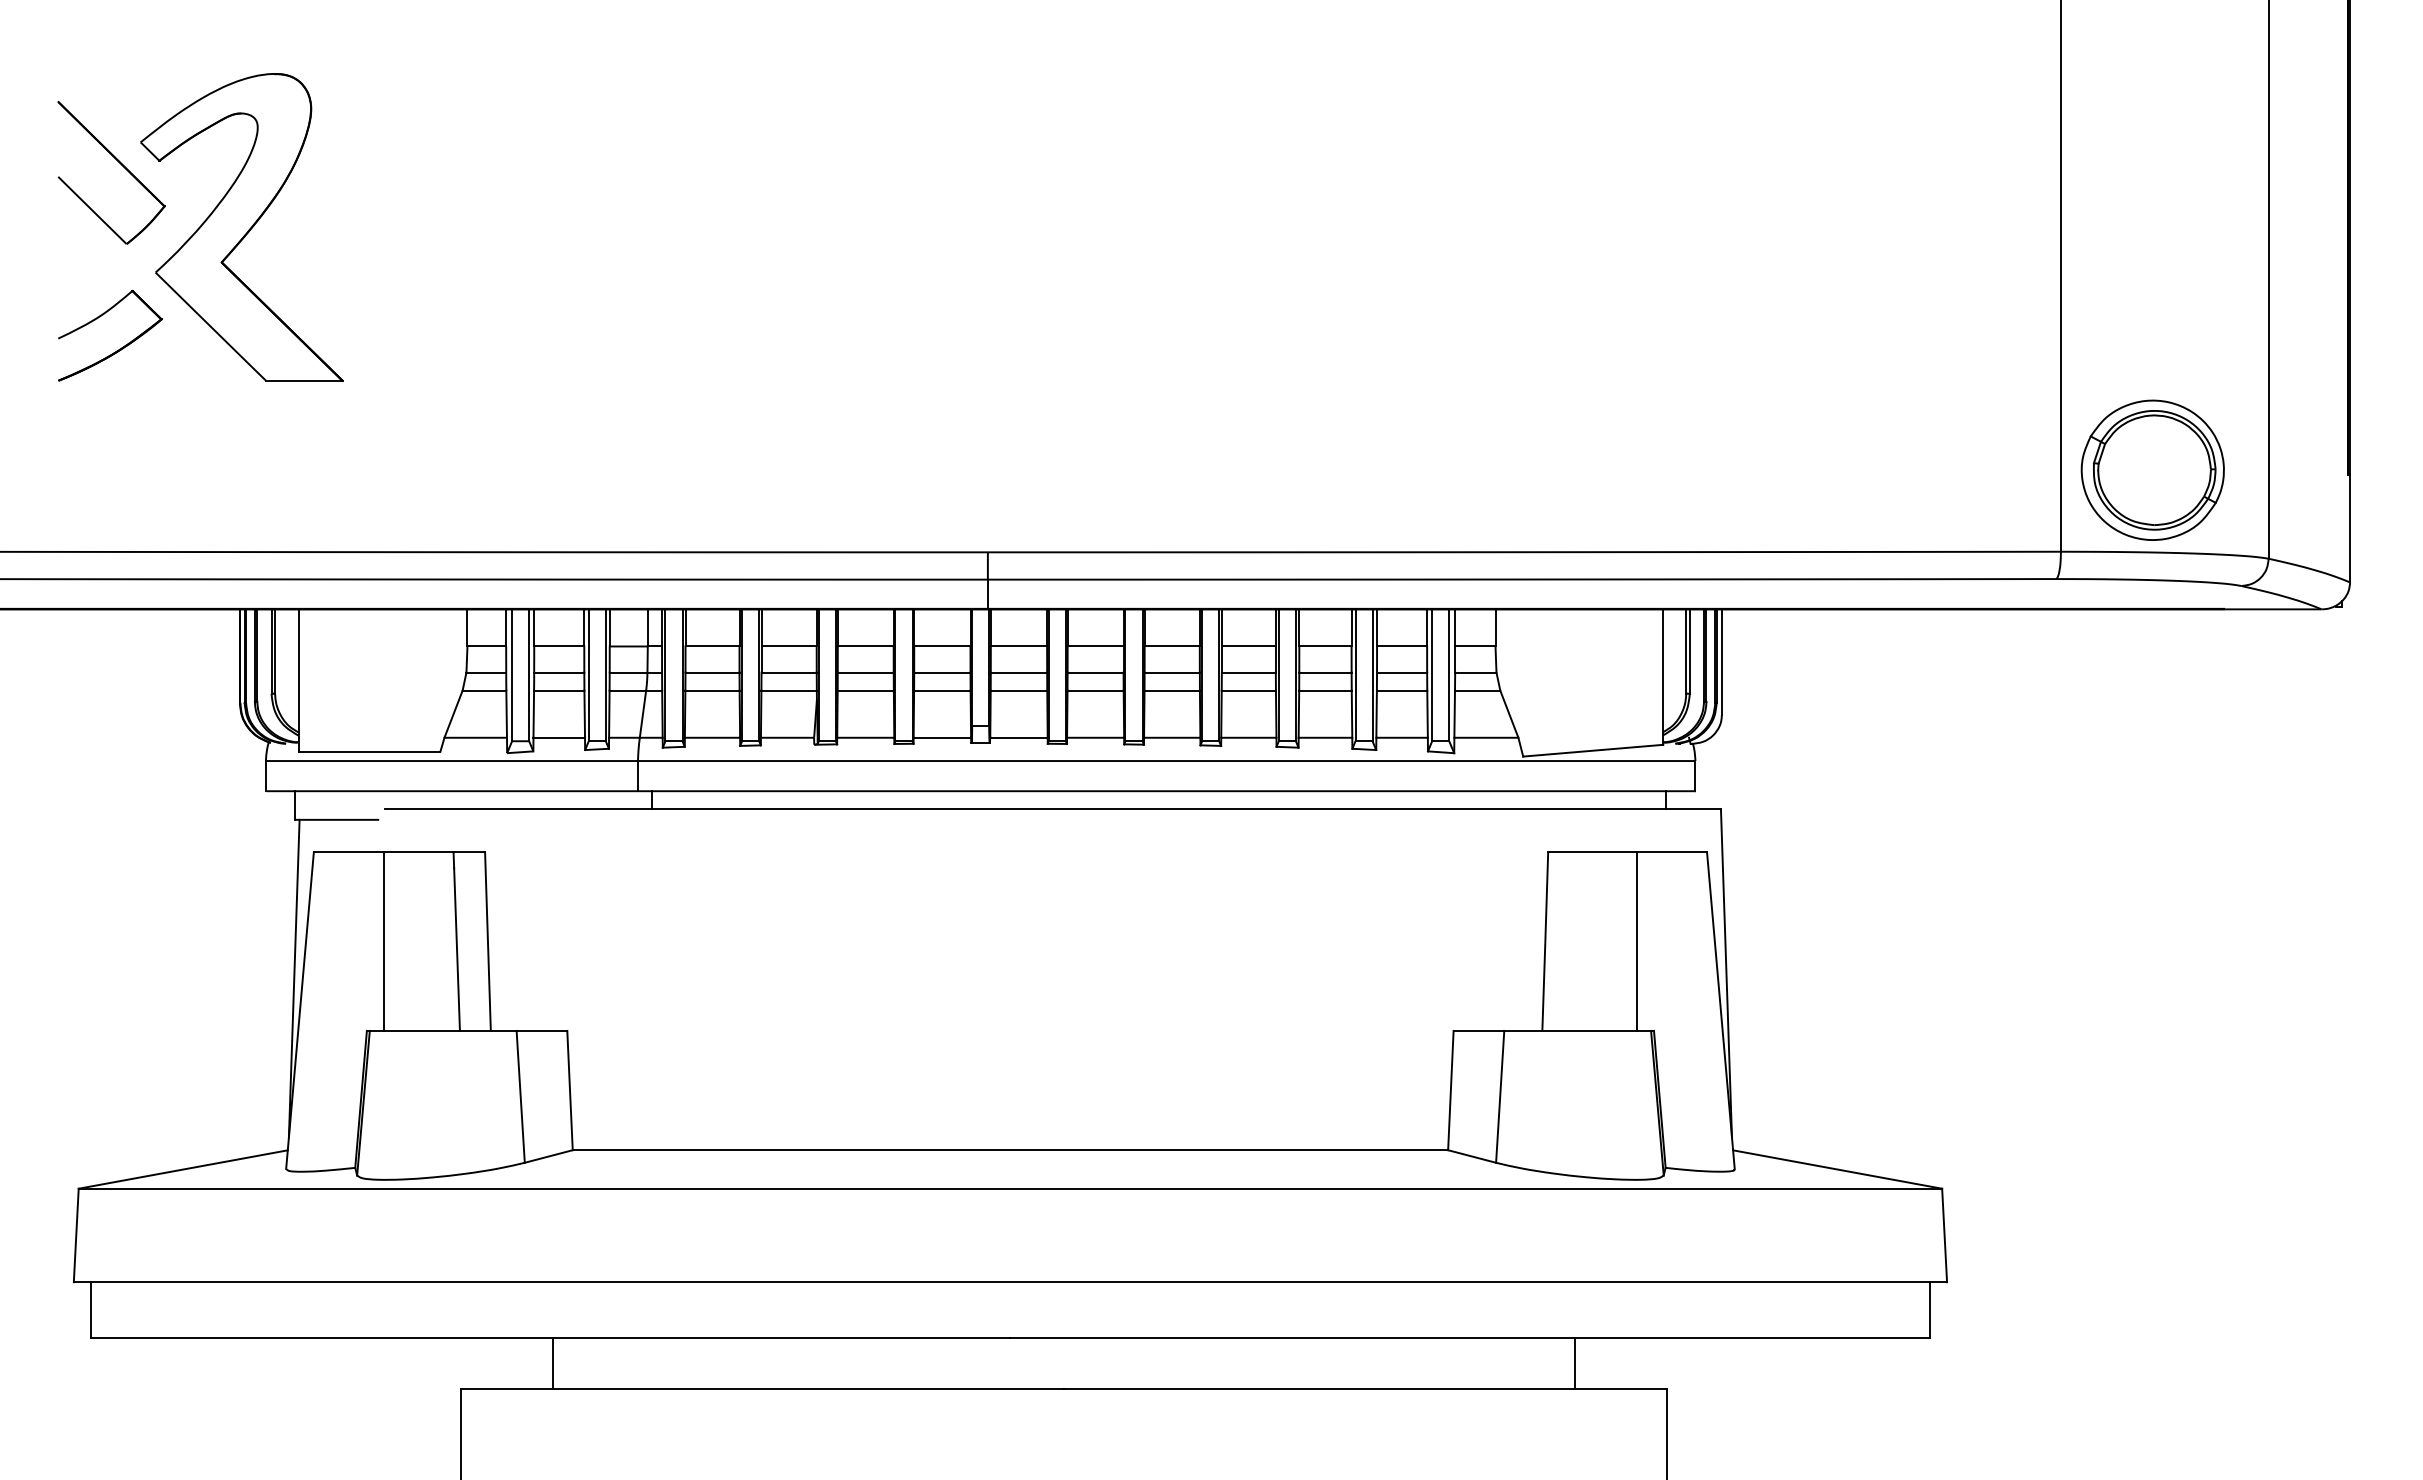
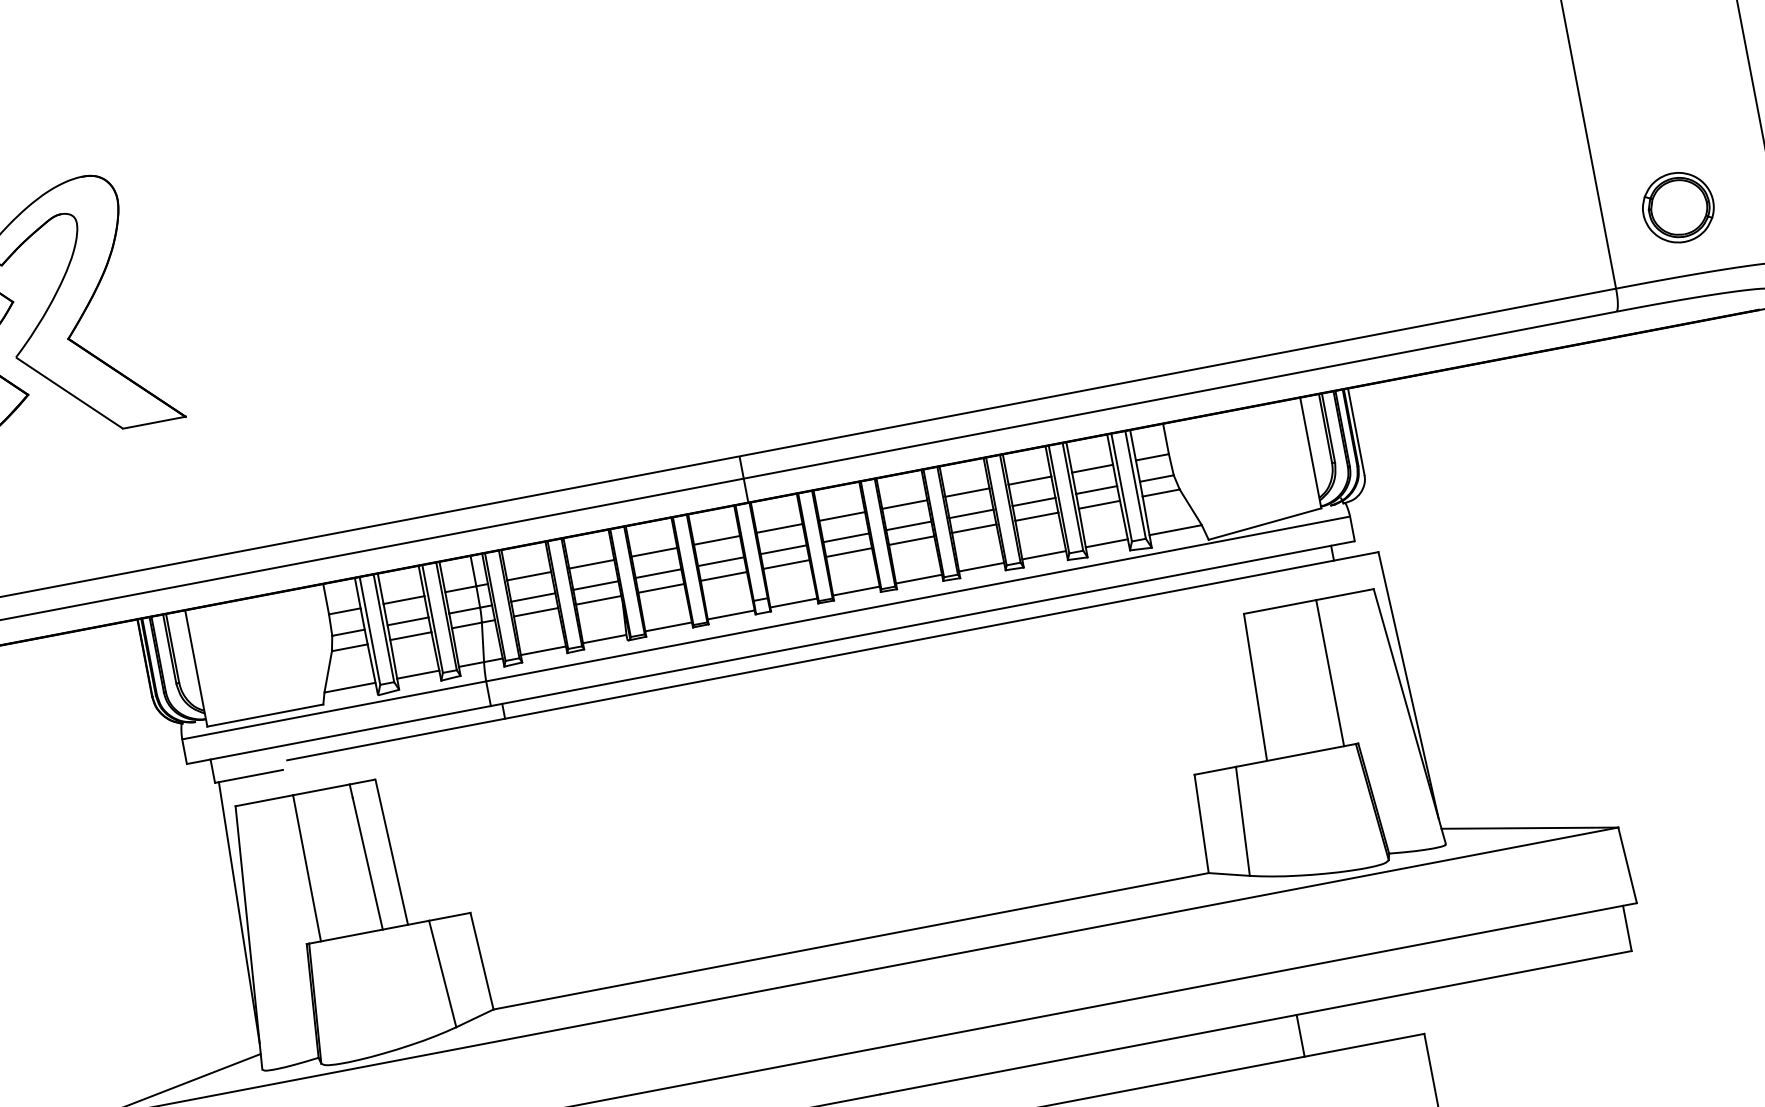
part: (2152, 469) -> (1678, 207), size x0.6
line: (1575, 1362) -> (1300, 1035), moved

